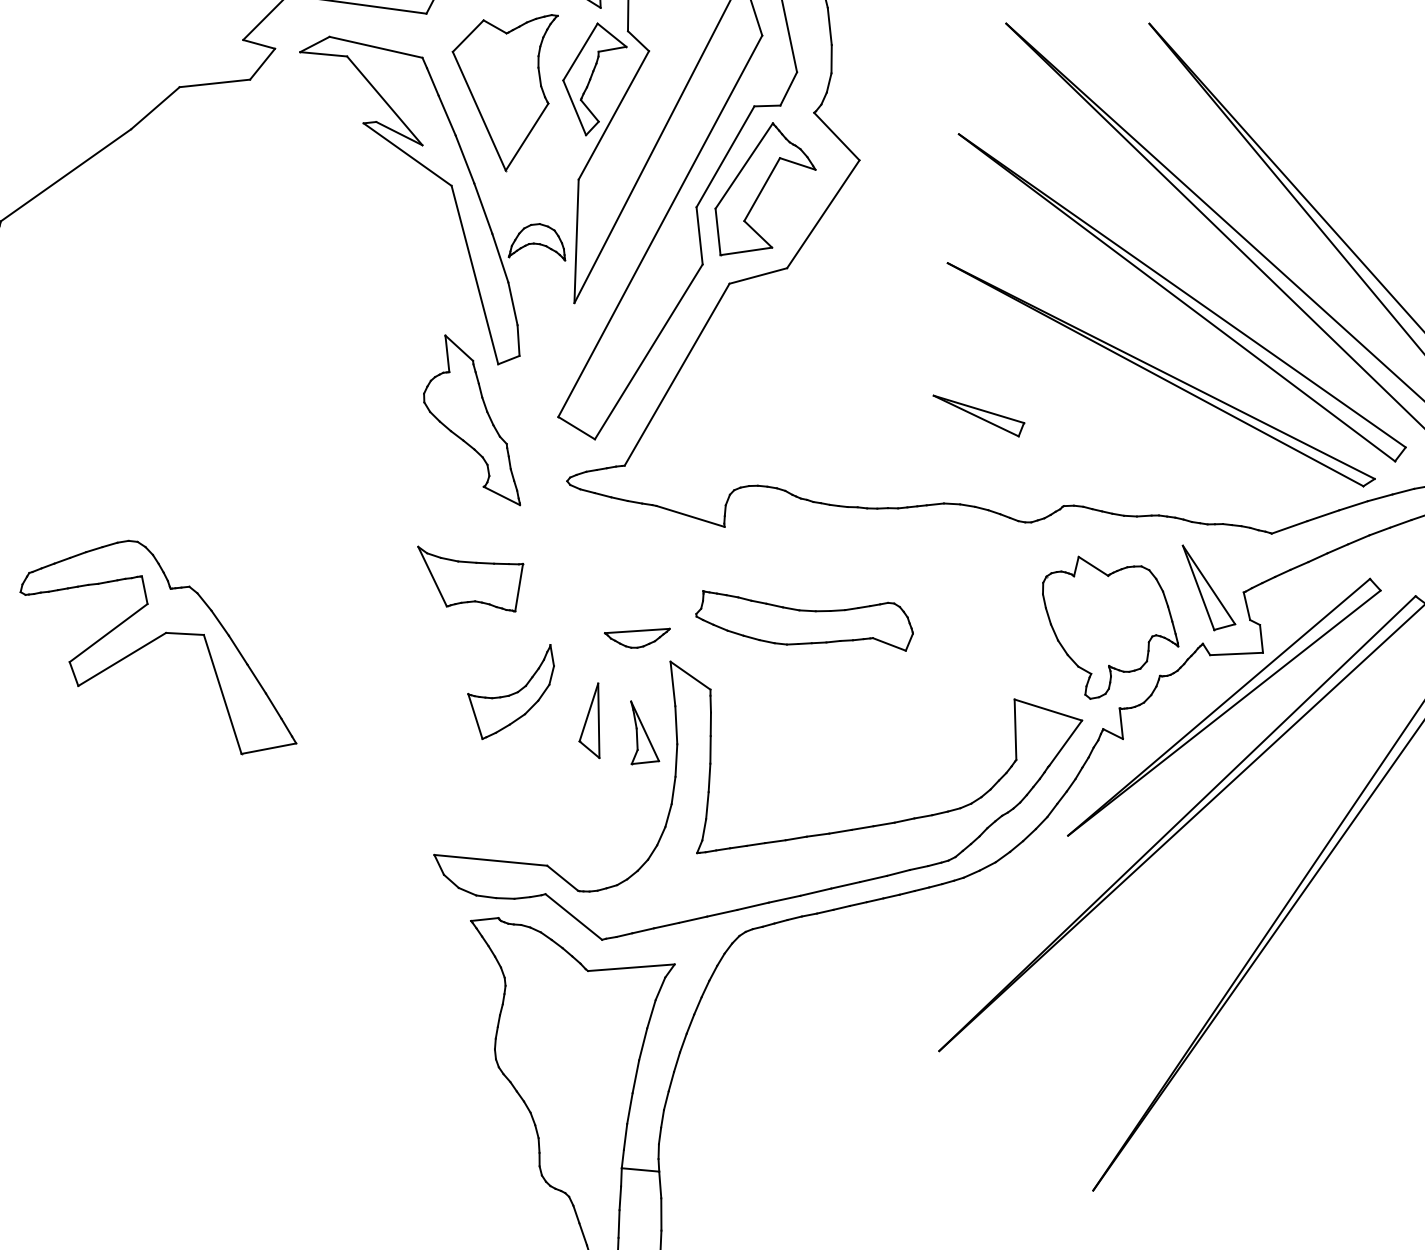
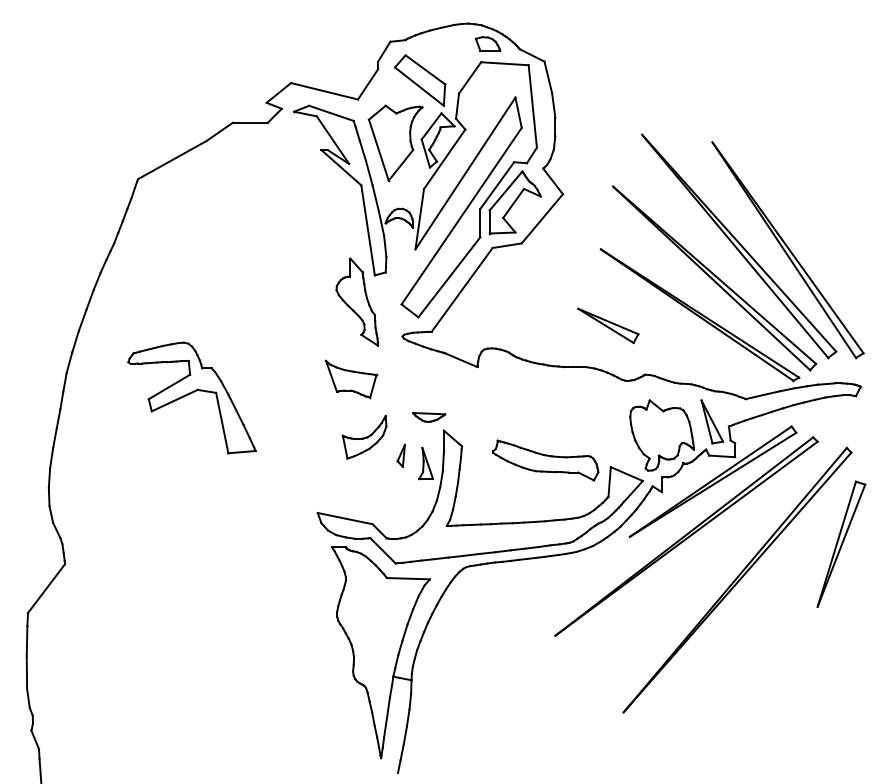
part: (979, 414) -> (608, 325), size x1.4
part: (803, 620) -> (545, 460), moved
part: (590, 721) -> (401, 455), size x0.6

